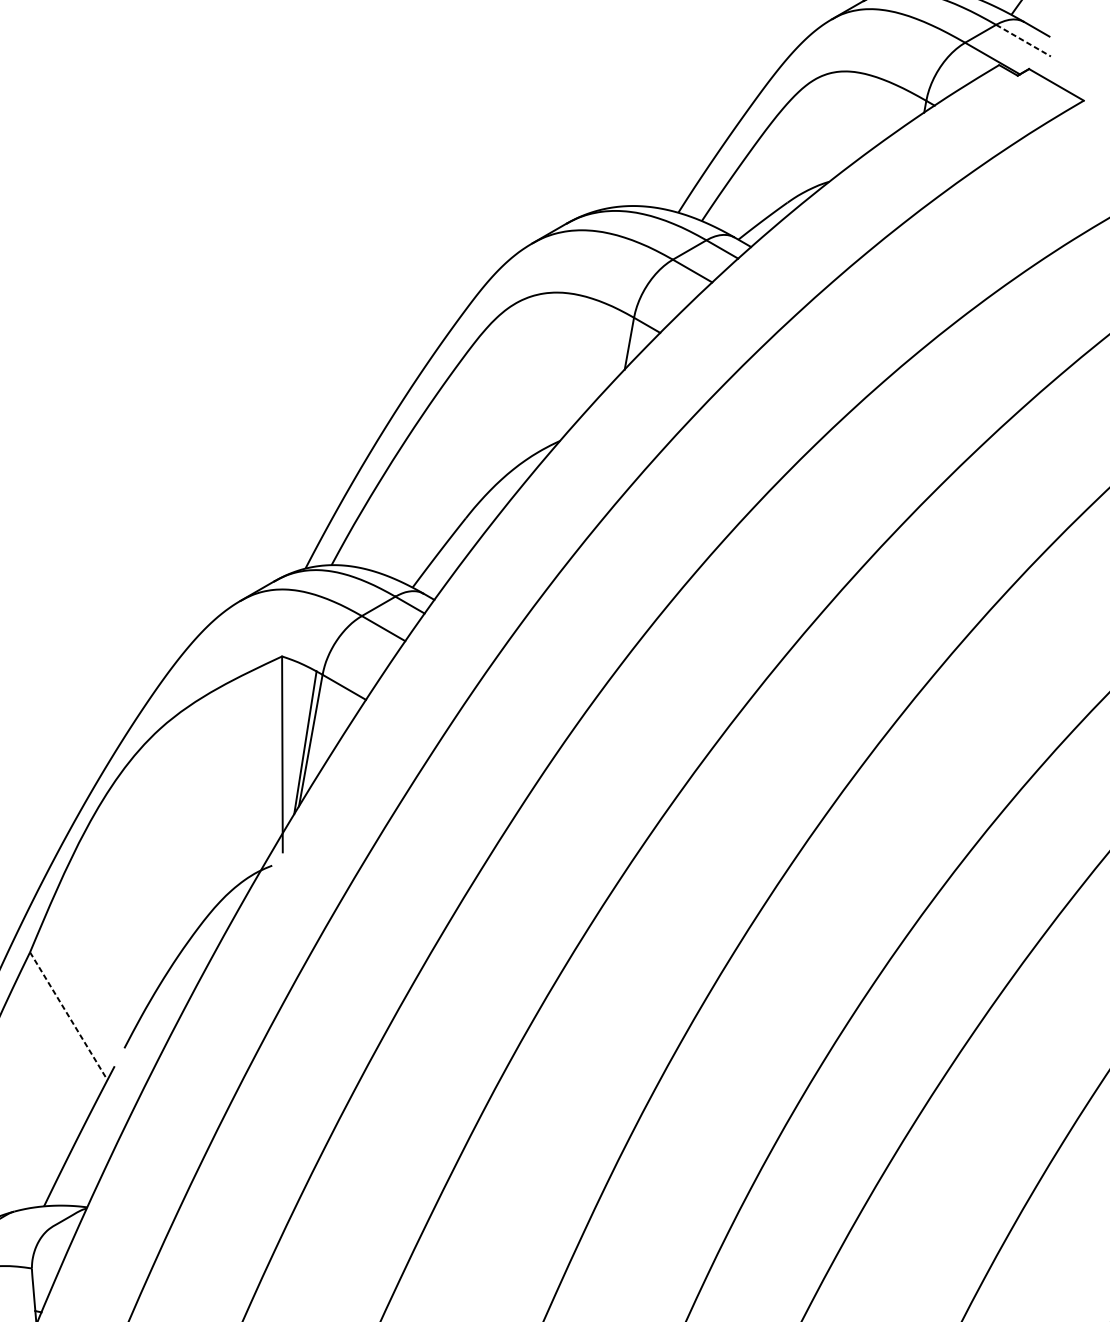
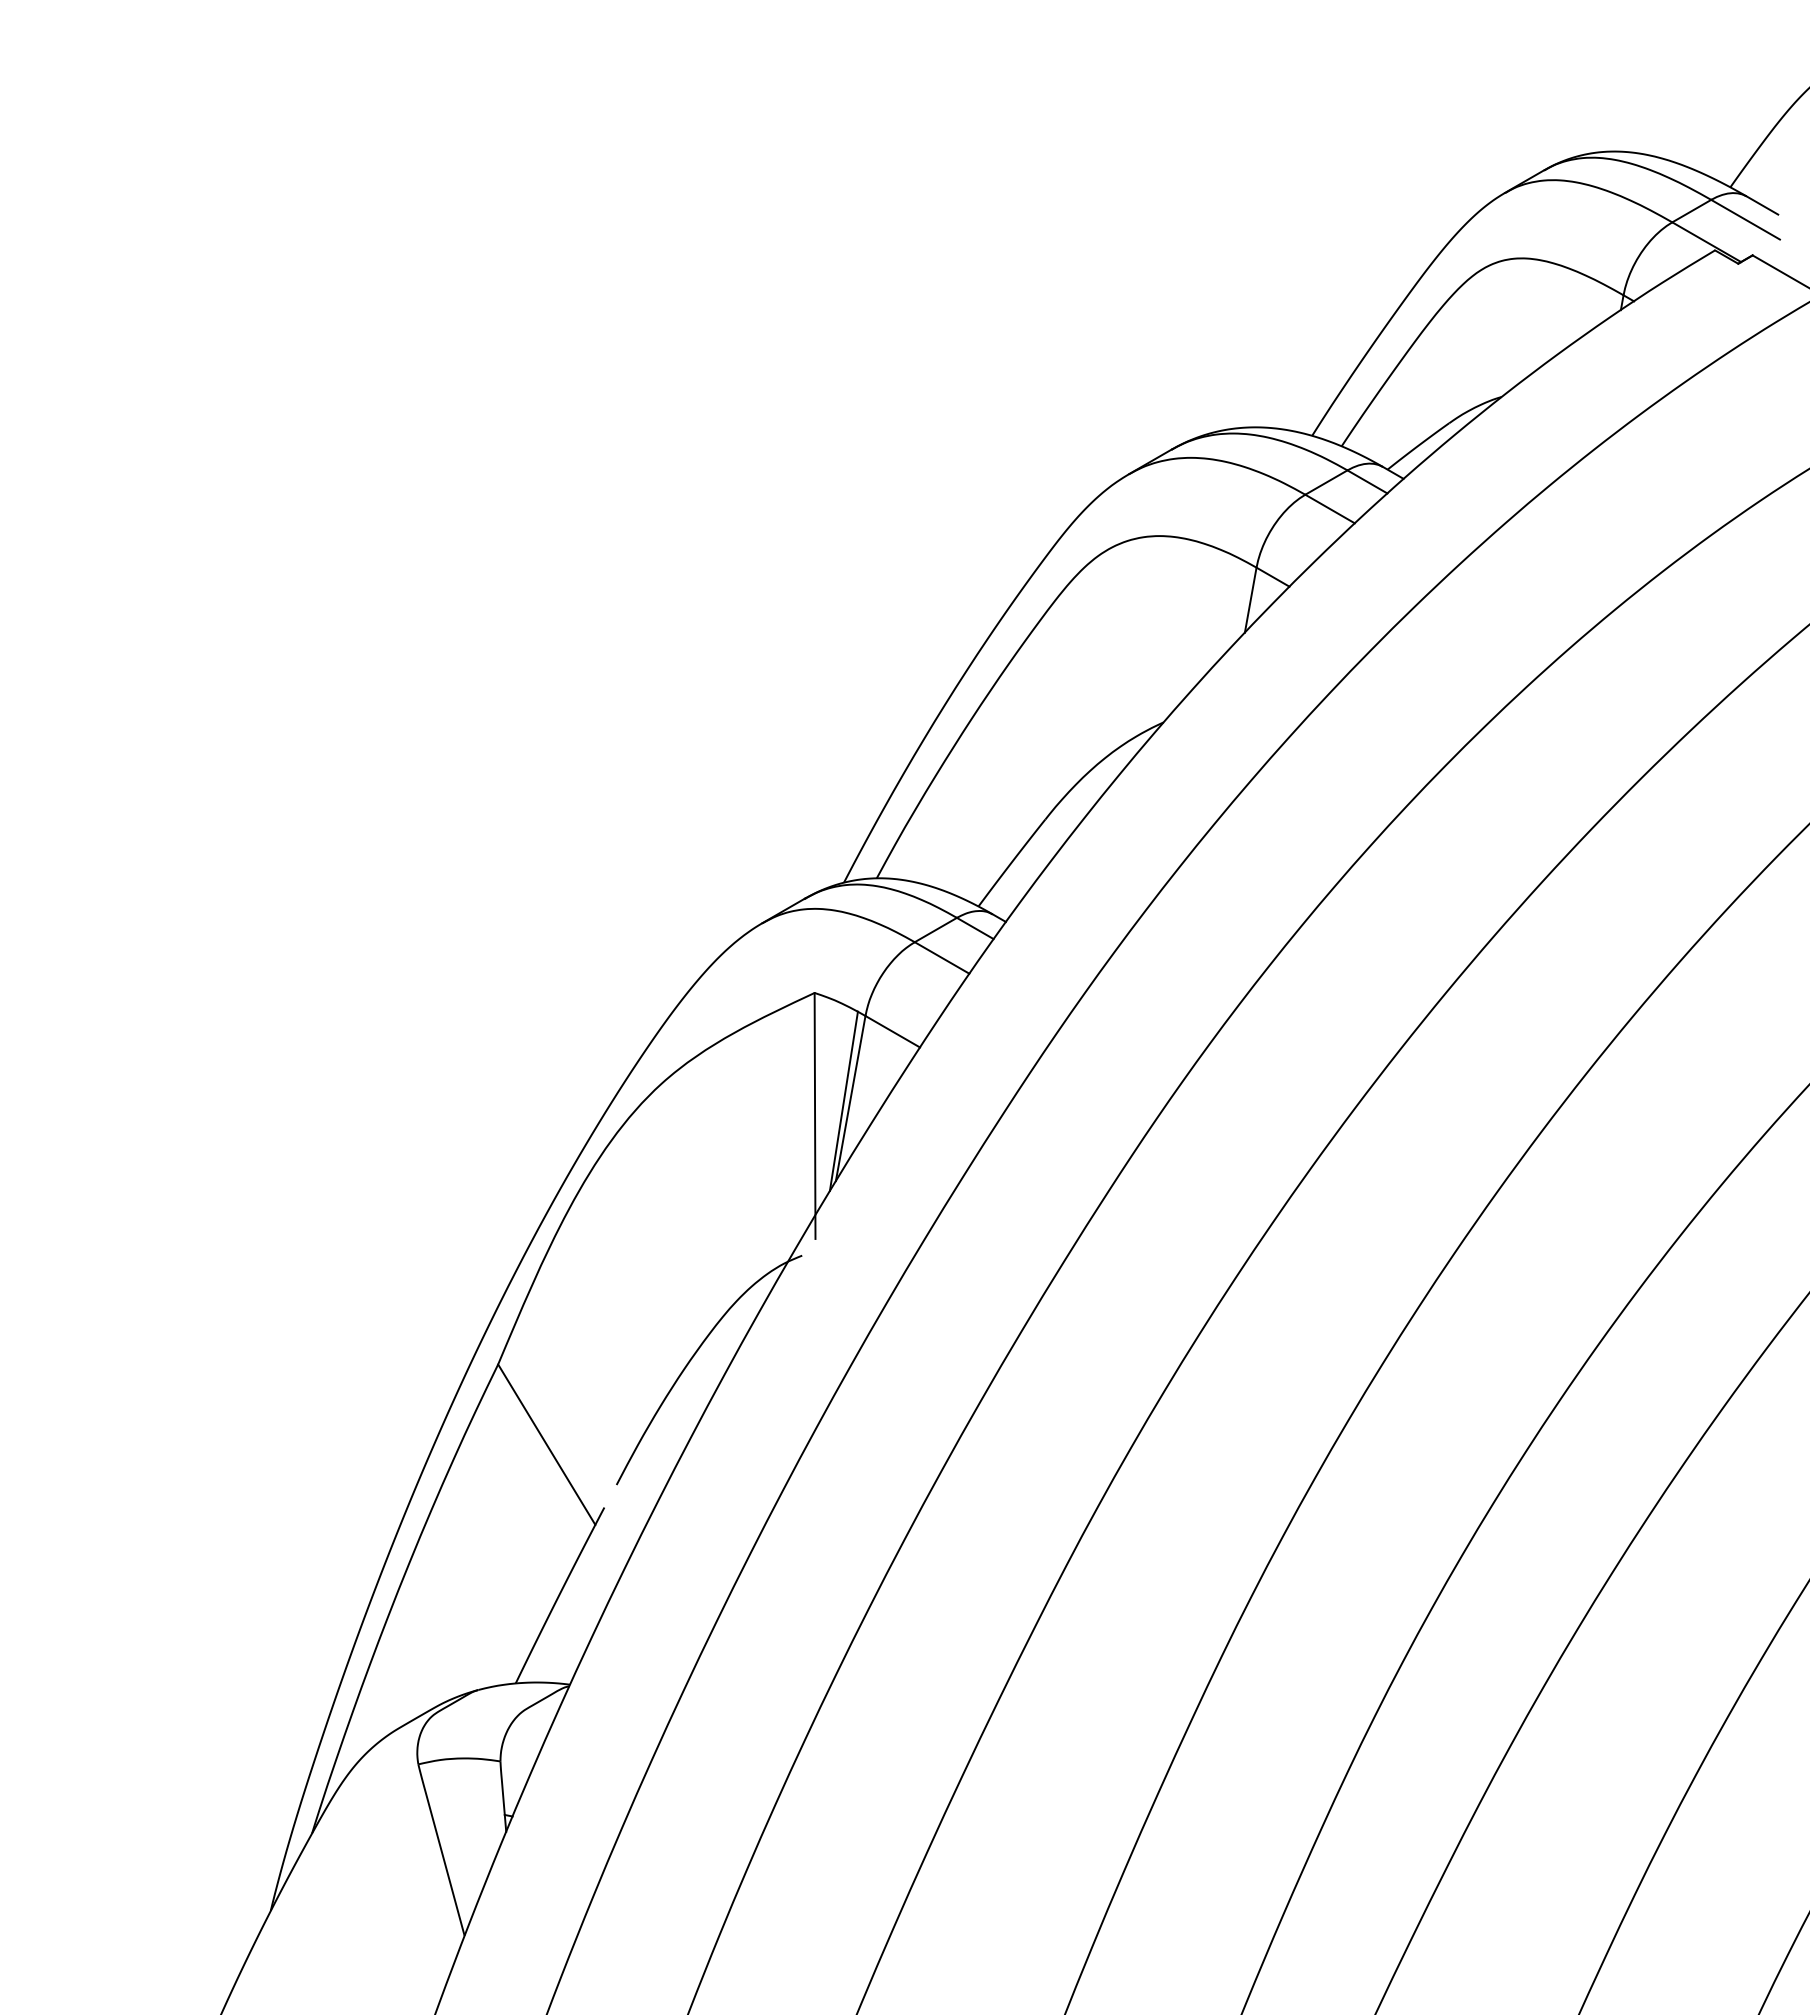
line: (1023, 40) -> (1745, 219), dashed -> solid
line: (68, 1016) -> (546, 1444), dashed -> solid

